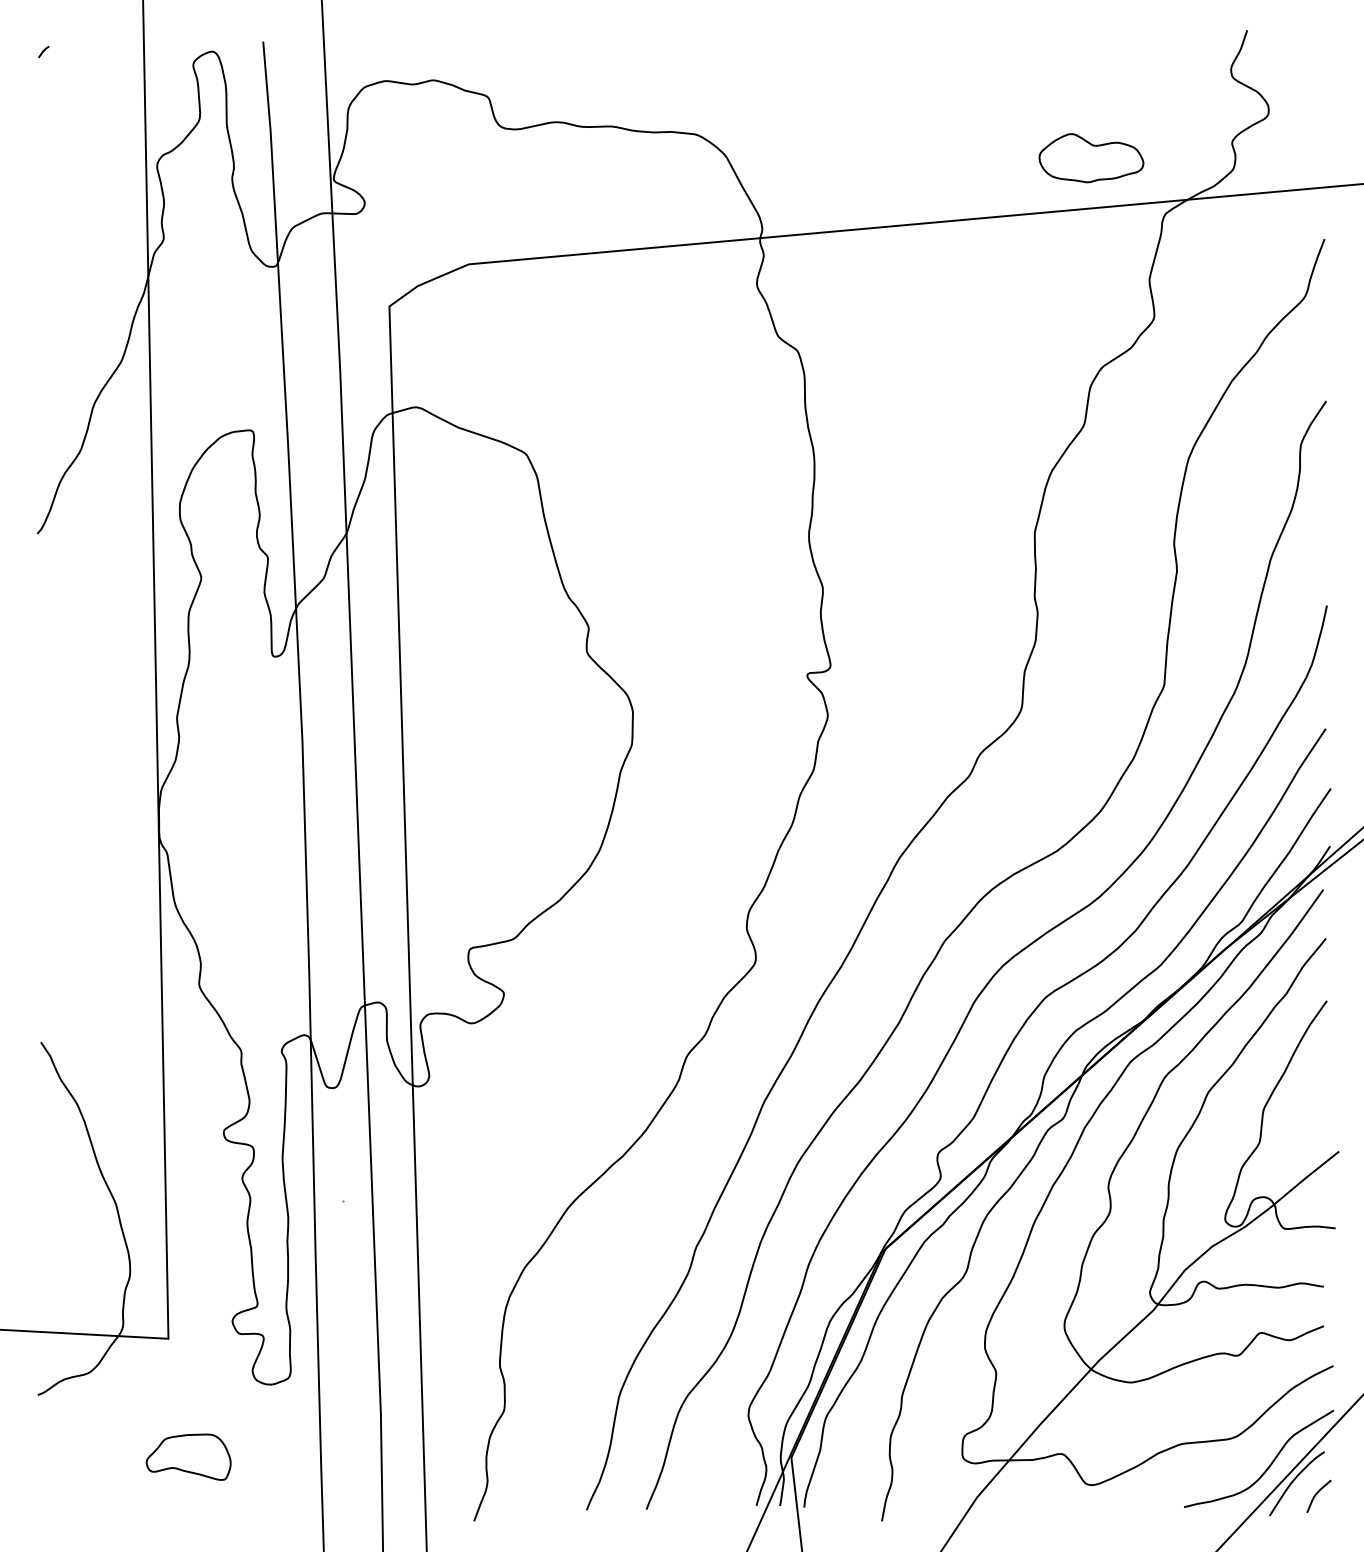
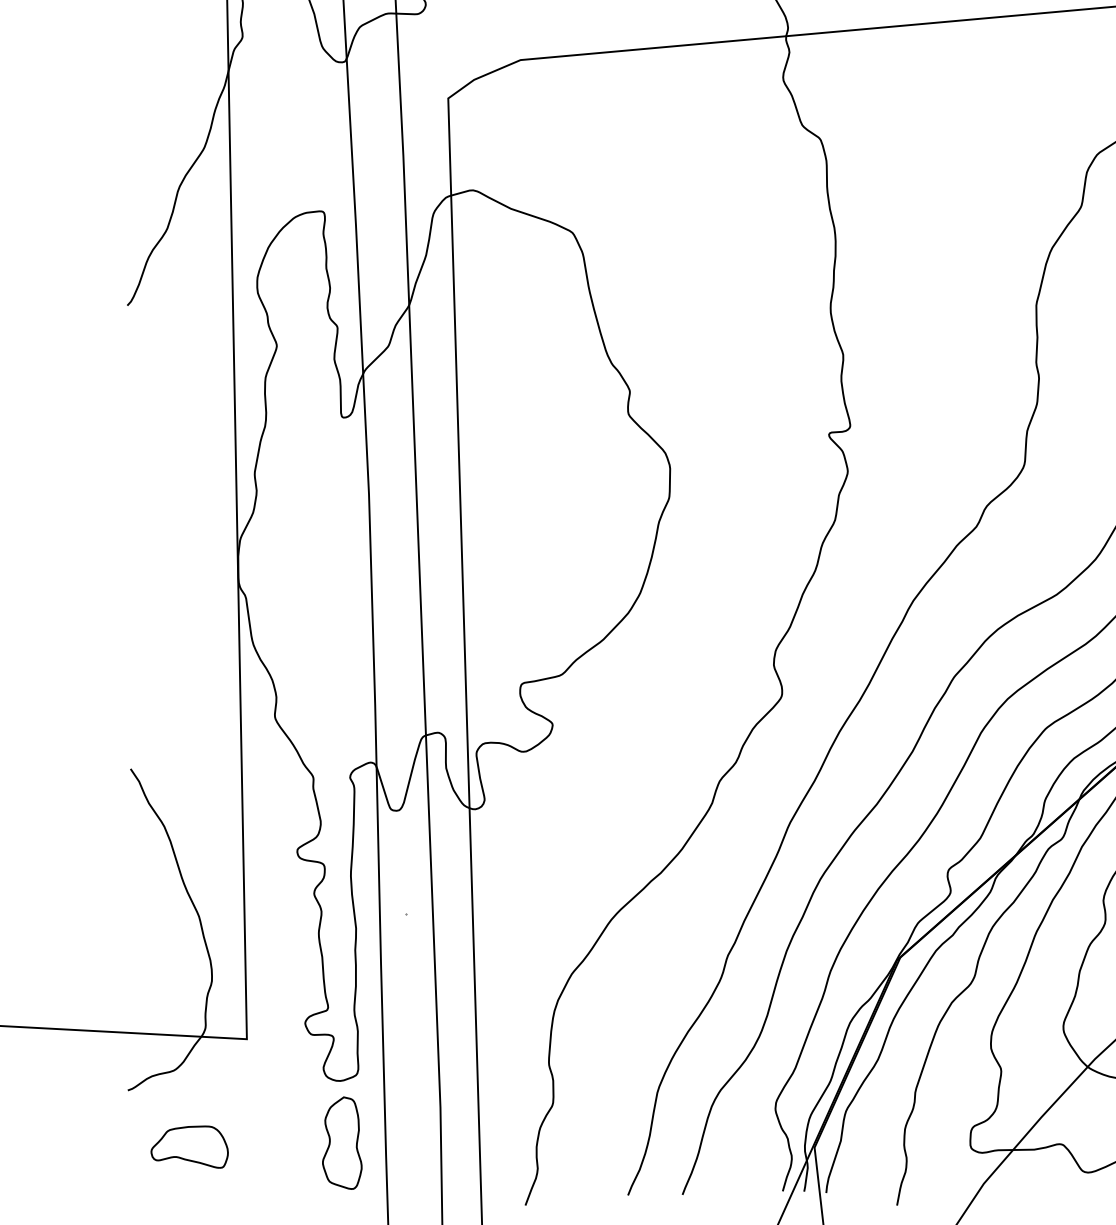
part: (273, 1452) -> (342, 1142), added
part: (188, 1456) -> (189, 1146), moved

